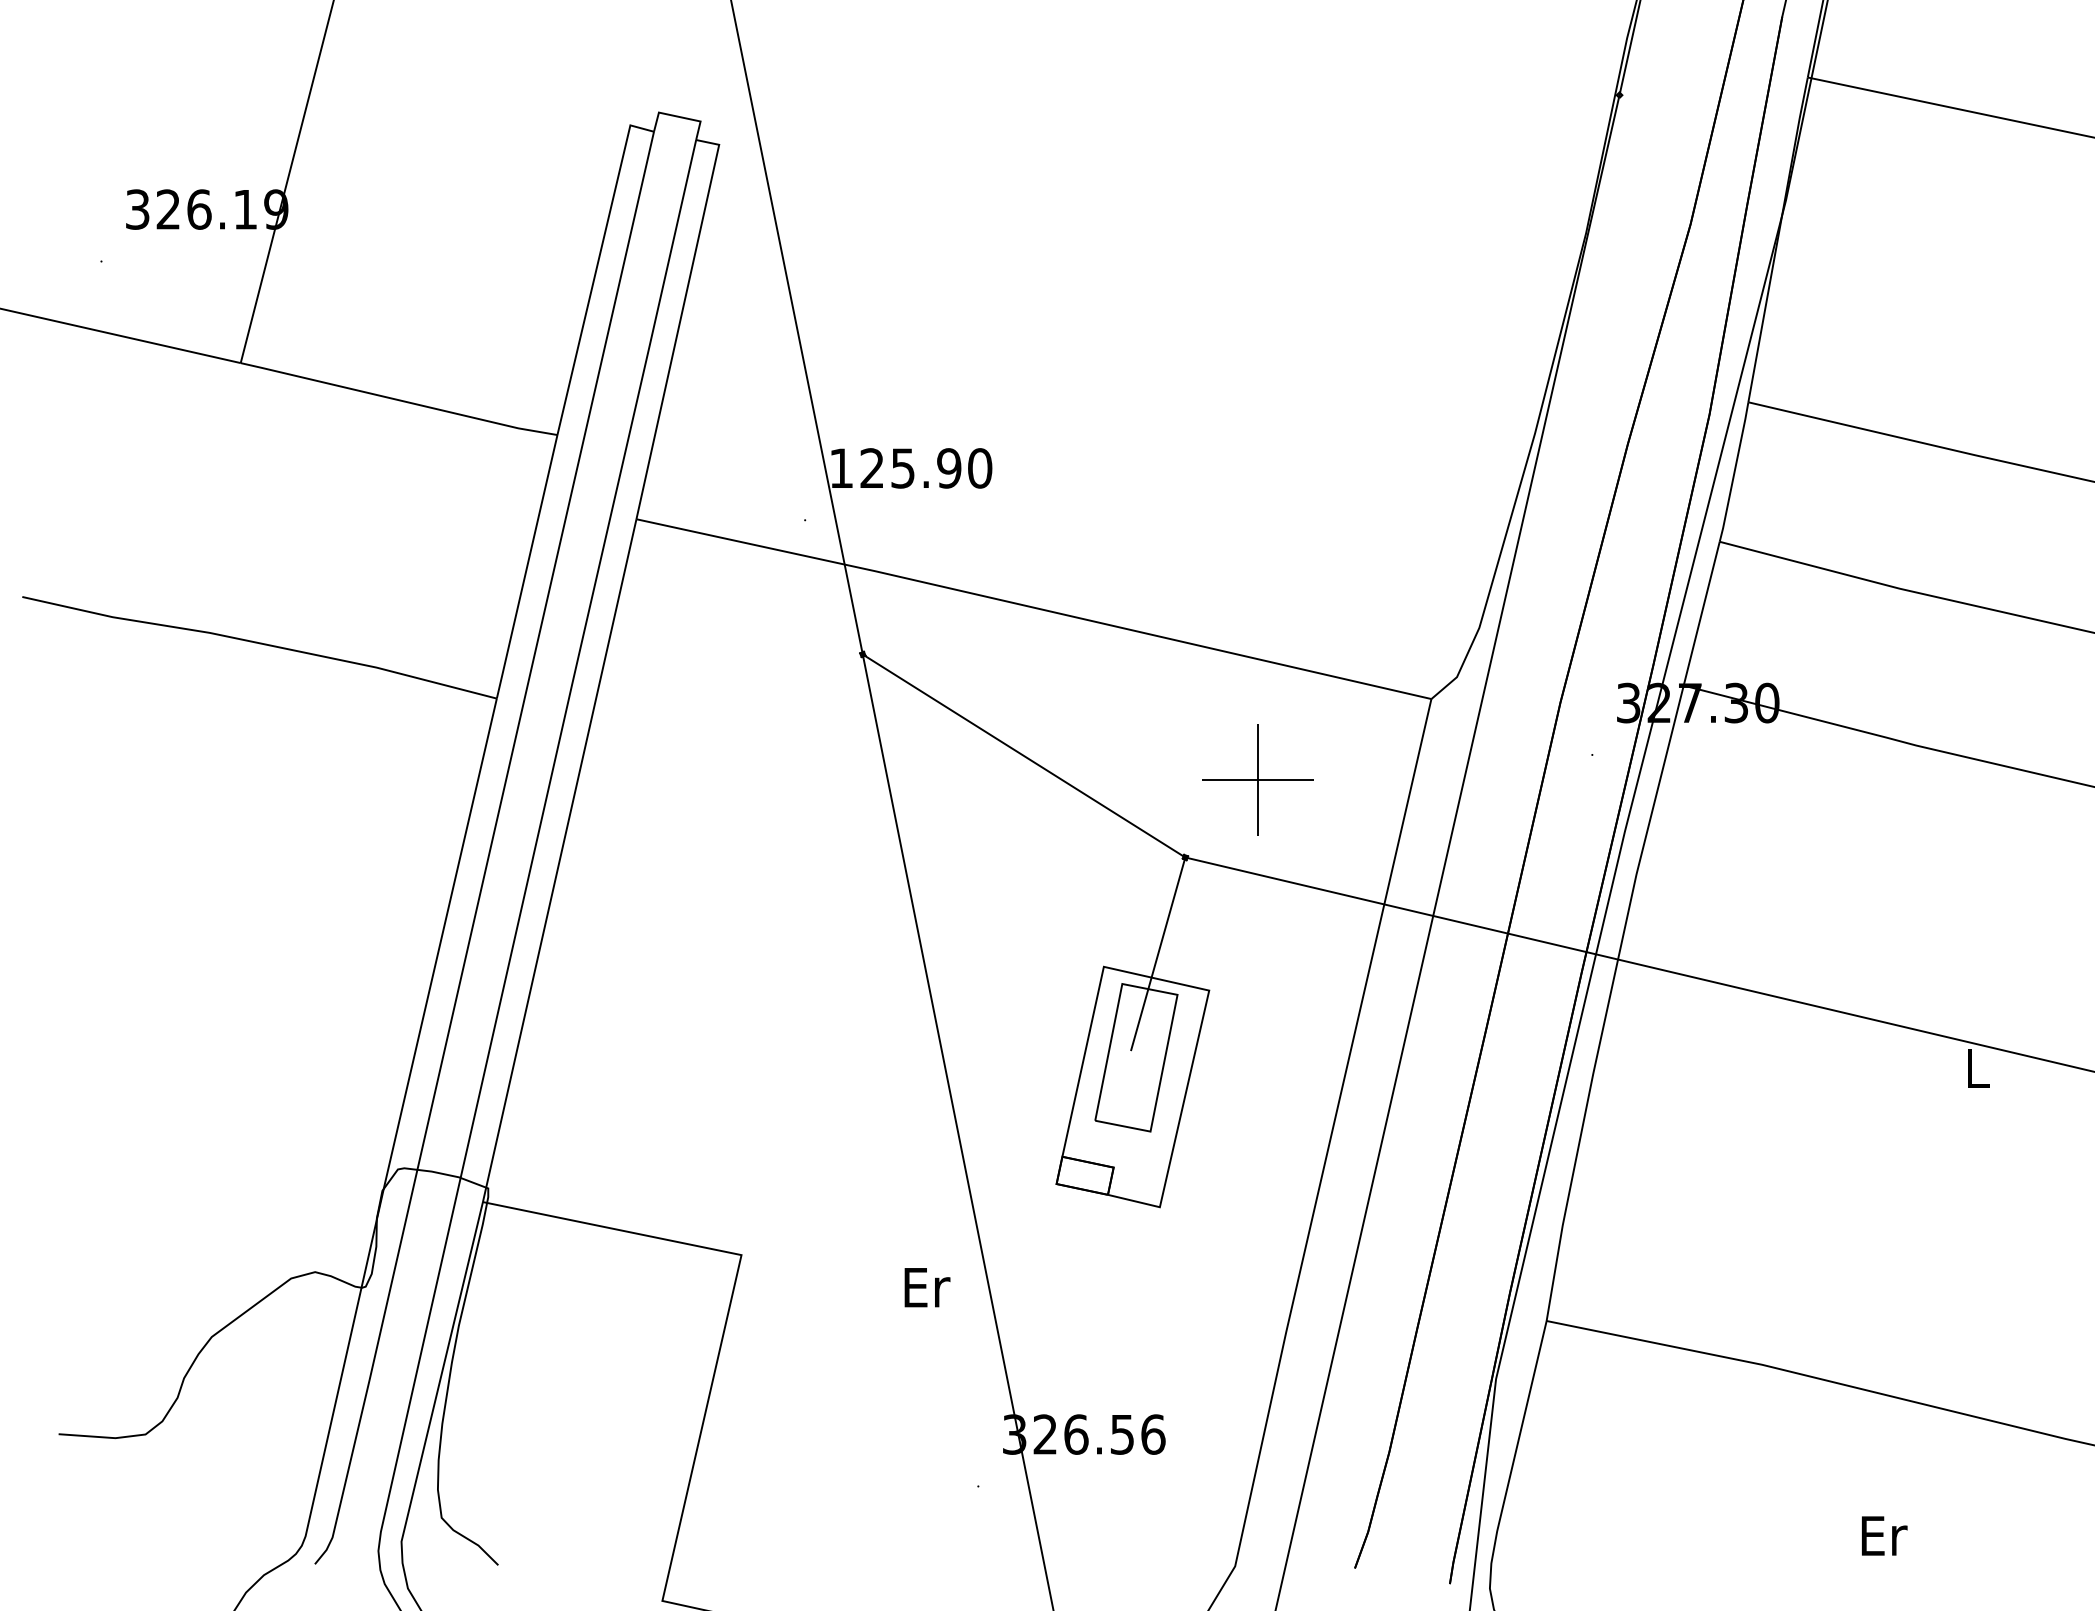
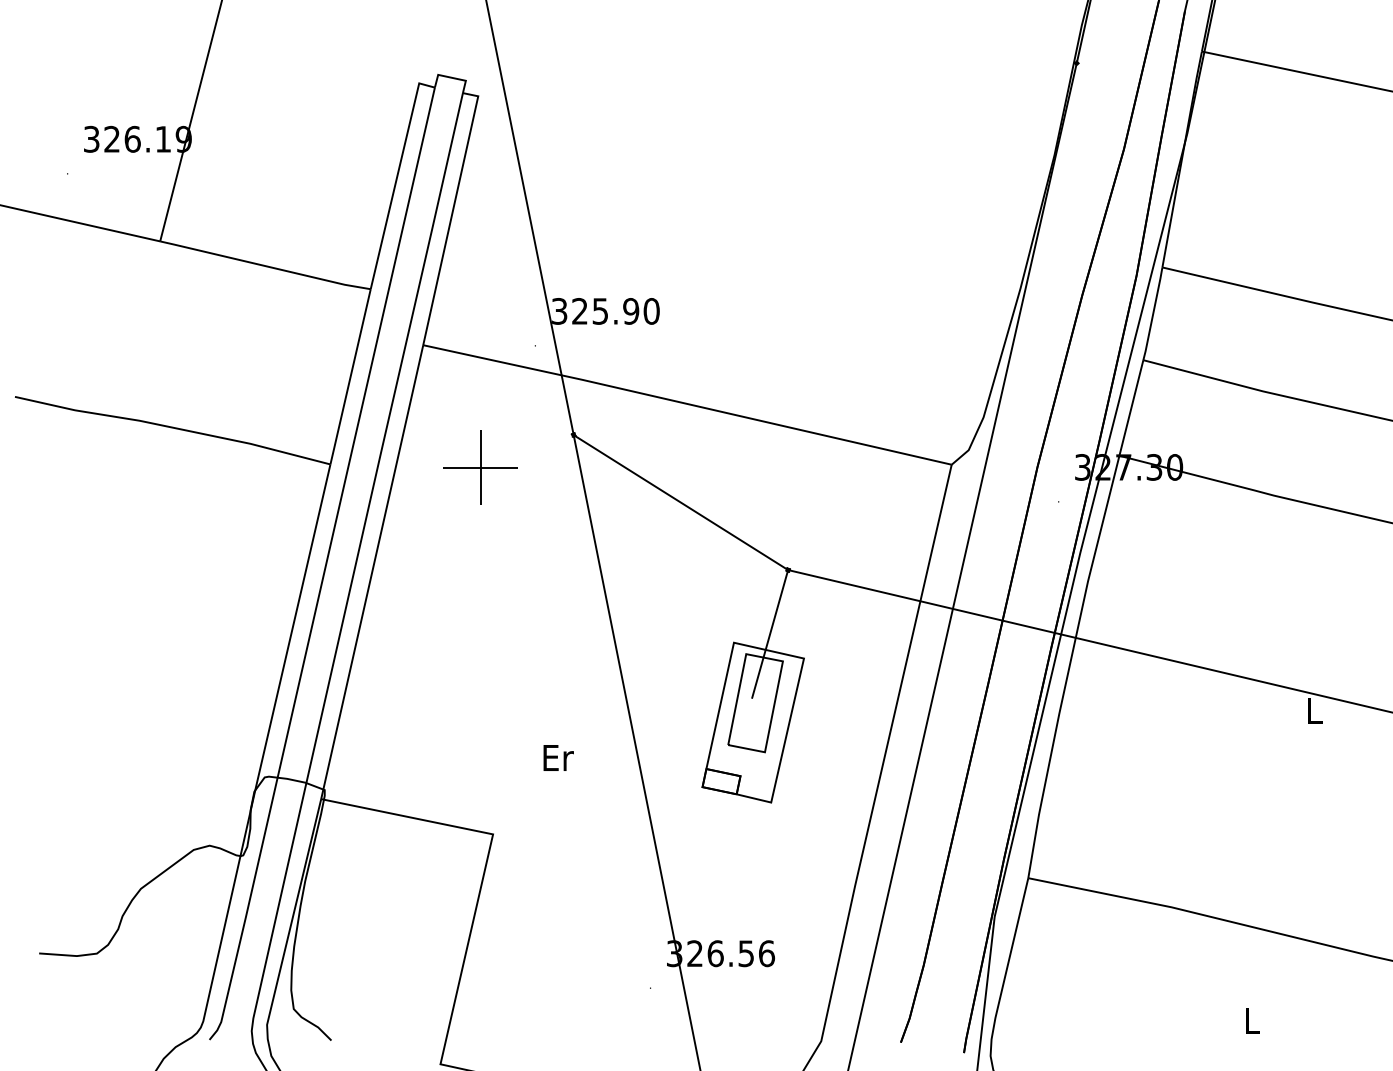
text: (841, 468) -> (559, 311), 125.90 -> 325.90
part: (1258, 779) -> (480, 467), moved
text: (927, 1286) -> (558, 757), moved
text: (1883, 1536) -> (1252, 1021), Er -> L

